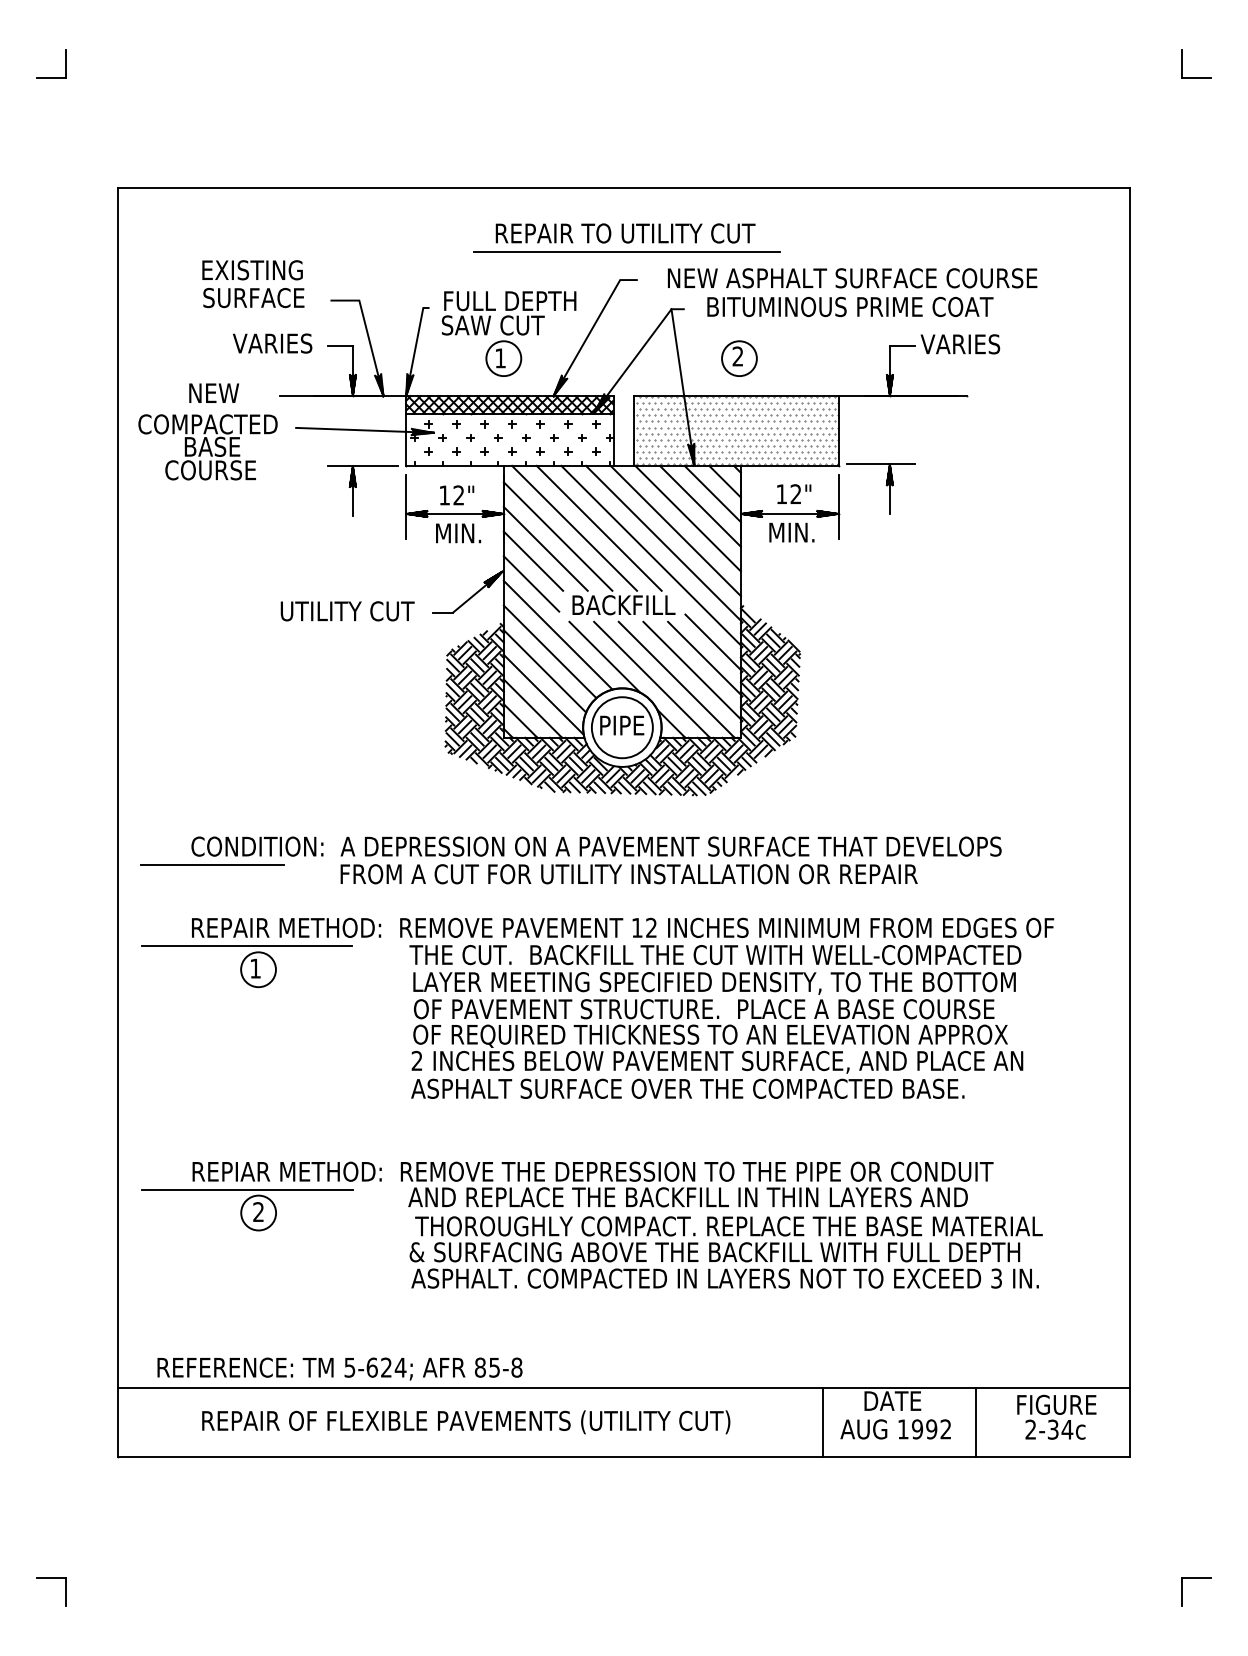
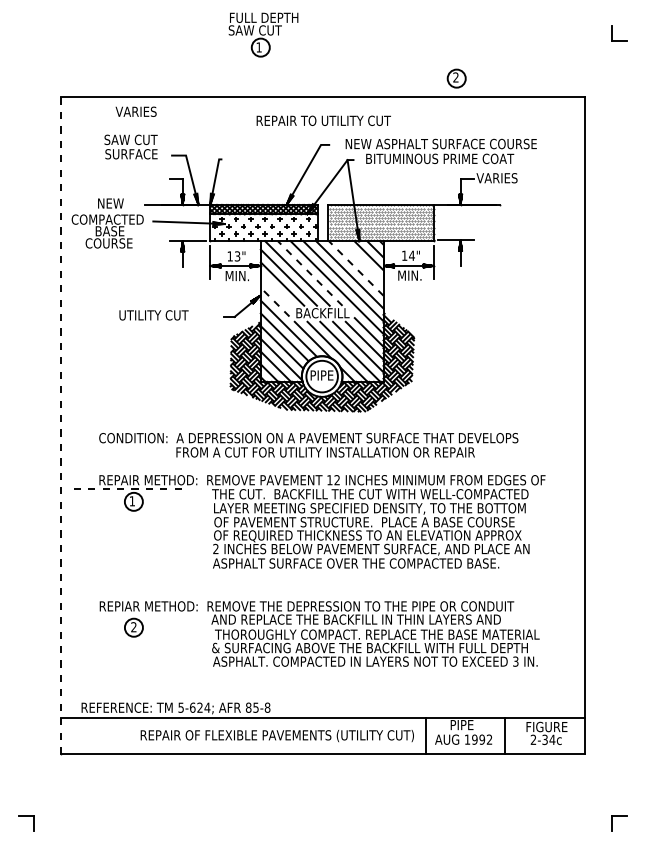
part: (64, 64) -> (33, 33), removed
line: (626, 252) -> (324, 130), removed
text: (251, 269) -> (130, 139), EXISTING -> SAW CUT
part: (509, 333) -> (263, 34), moved
text: (271, 342) -> (135, 111), moved
part: (738, 358) -> (456, 78), moved
text: (795, 493) -> (411, 255), 12" -> 14"
text: (458, 495) -> (237, 256), 12" -> 13"
line: (700, 505) -> (362, 261), removed
line: (688, 518) -> (356, 268), solid -> dashed
line: (599, 528) -> (310, 273), solid -> dashed
line: (532, 561) -> (275, 290), removed
line: (530, 582) -> (274, 301), solid -> dashed
text: (346, 611) -> (153, 315), moved
line: (118, 822) -> (61, 425), solid -> dashed
line: (211, 864) -> (109, 447), removed
line: (248, 945) -> (128, 489), solid -> dashed
line: (246, 1191) -> (127, 616), removed
text: (891, 1401) -> (461, 725), DATE -> PIPE
text: (464, 1423) -> (276, 736), moved

